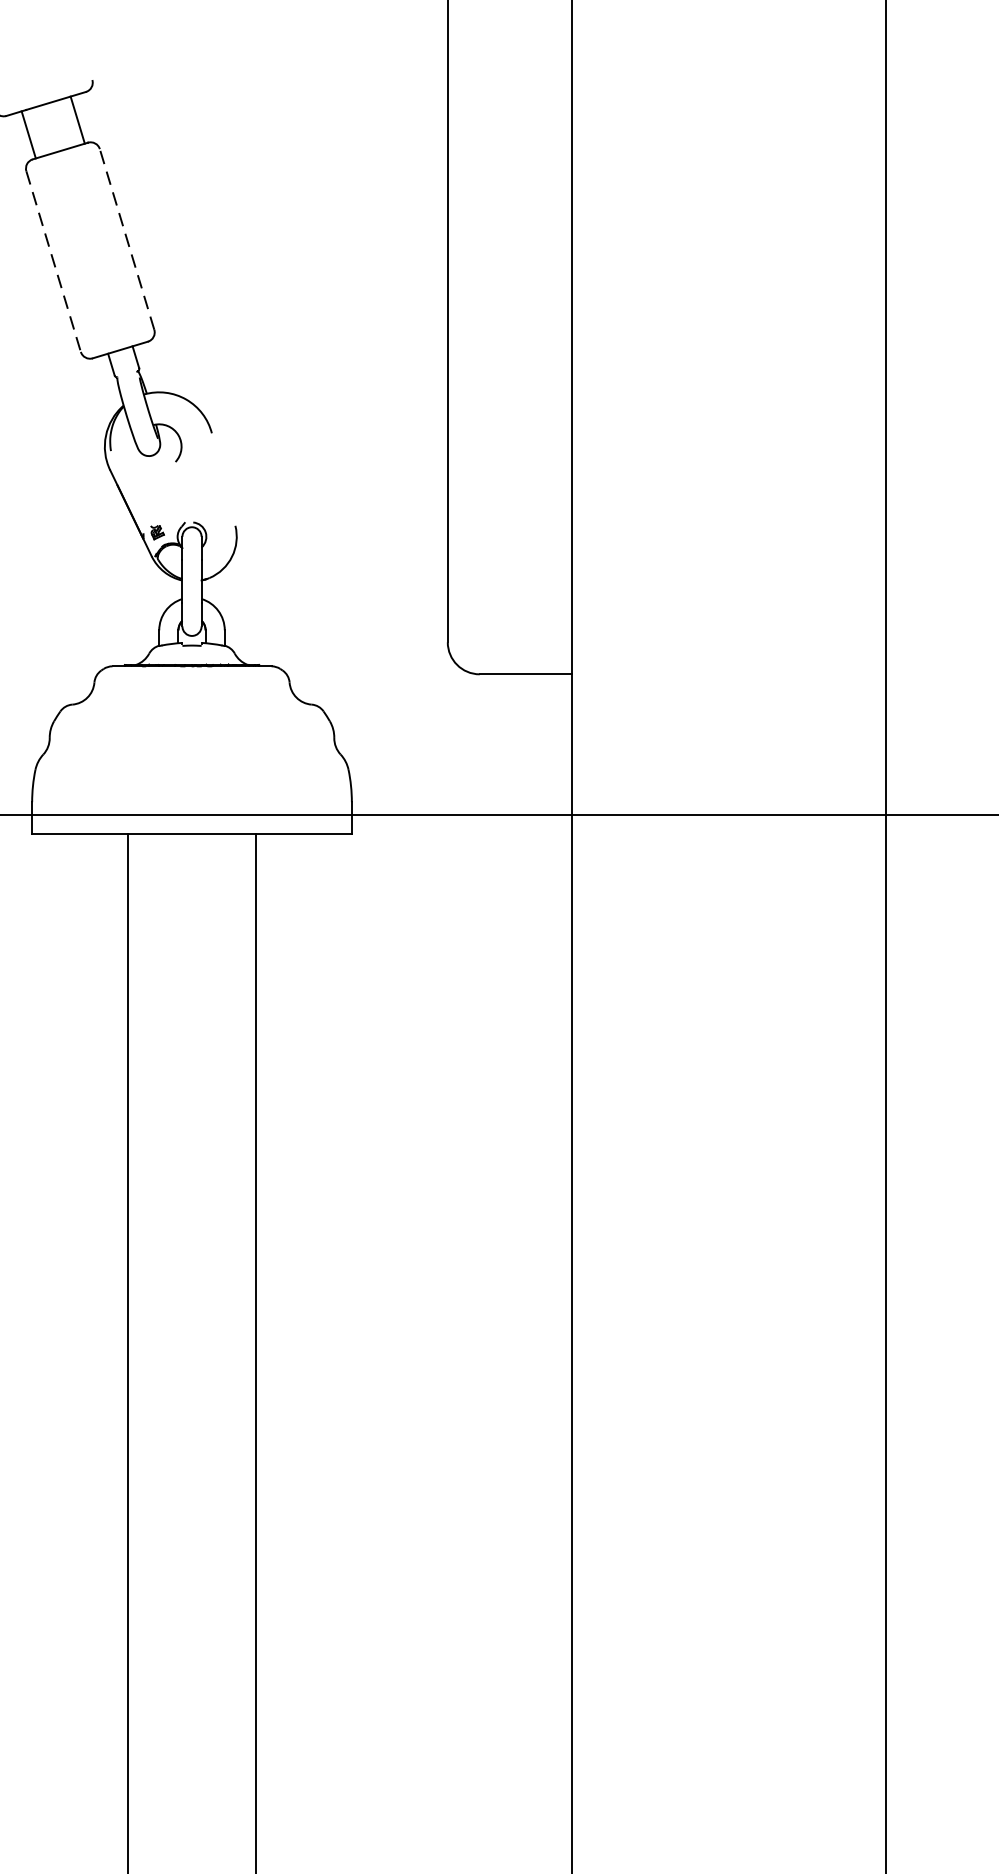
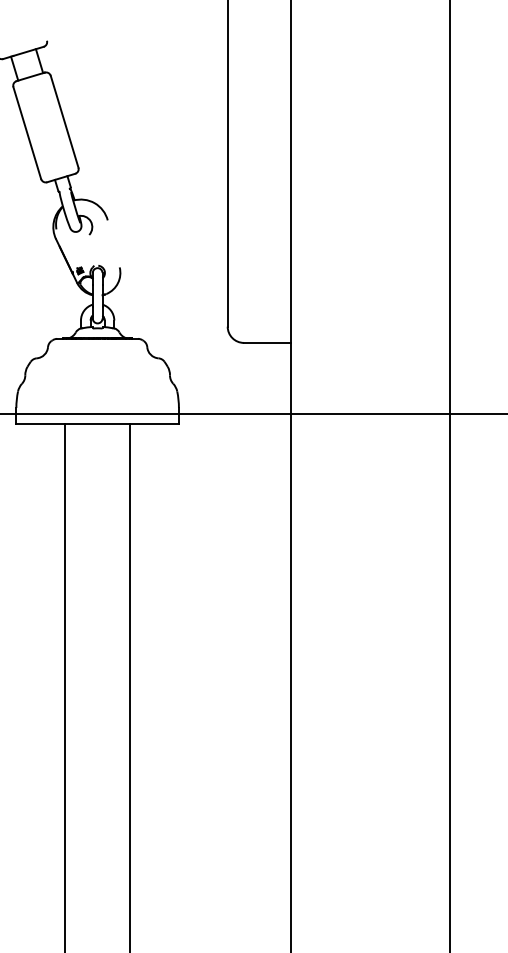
line: (126, 238) -> (64, 121), dashed -> solid
line: (54, 262) -> (27, 133), dashed -> solid

